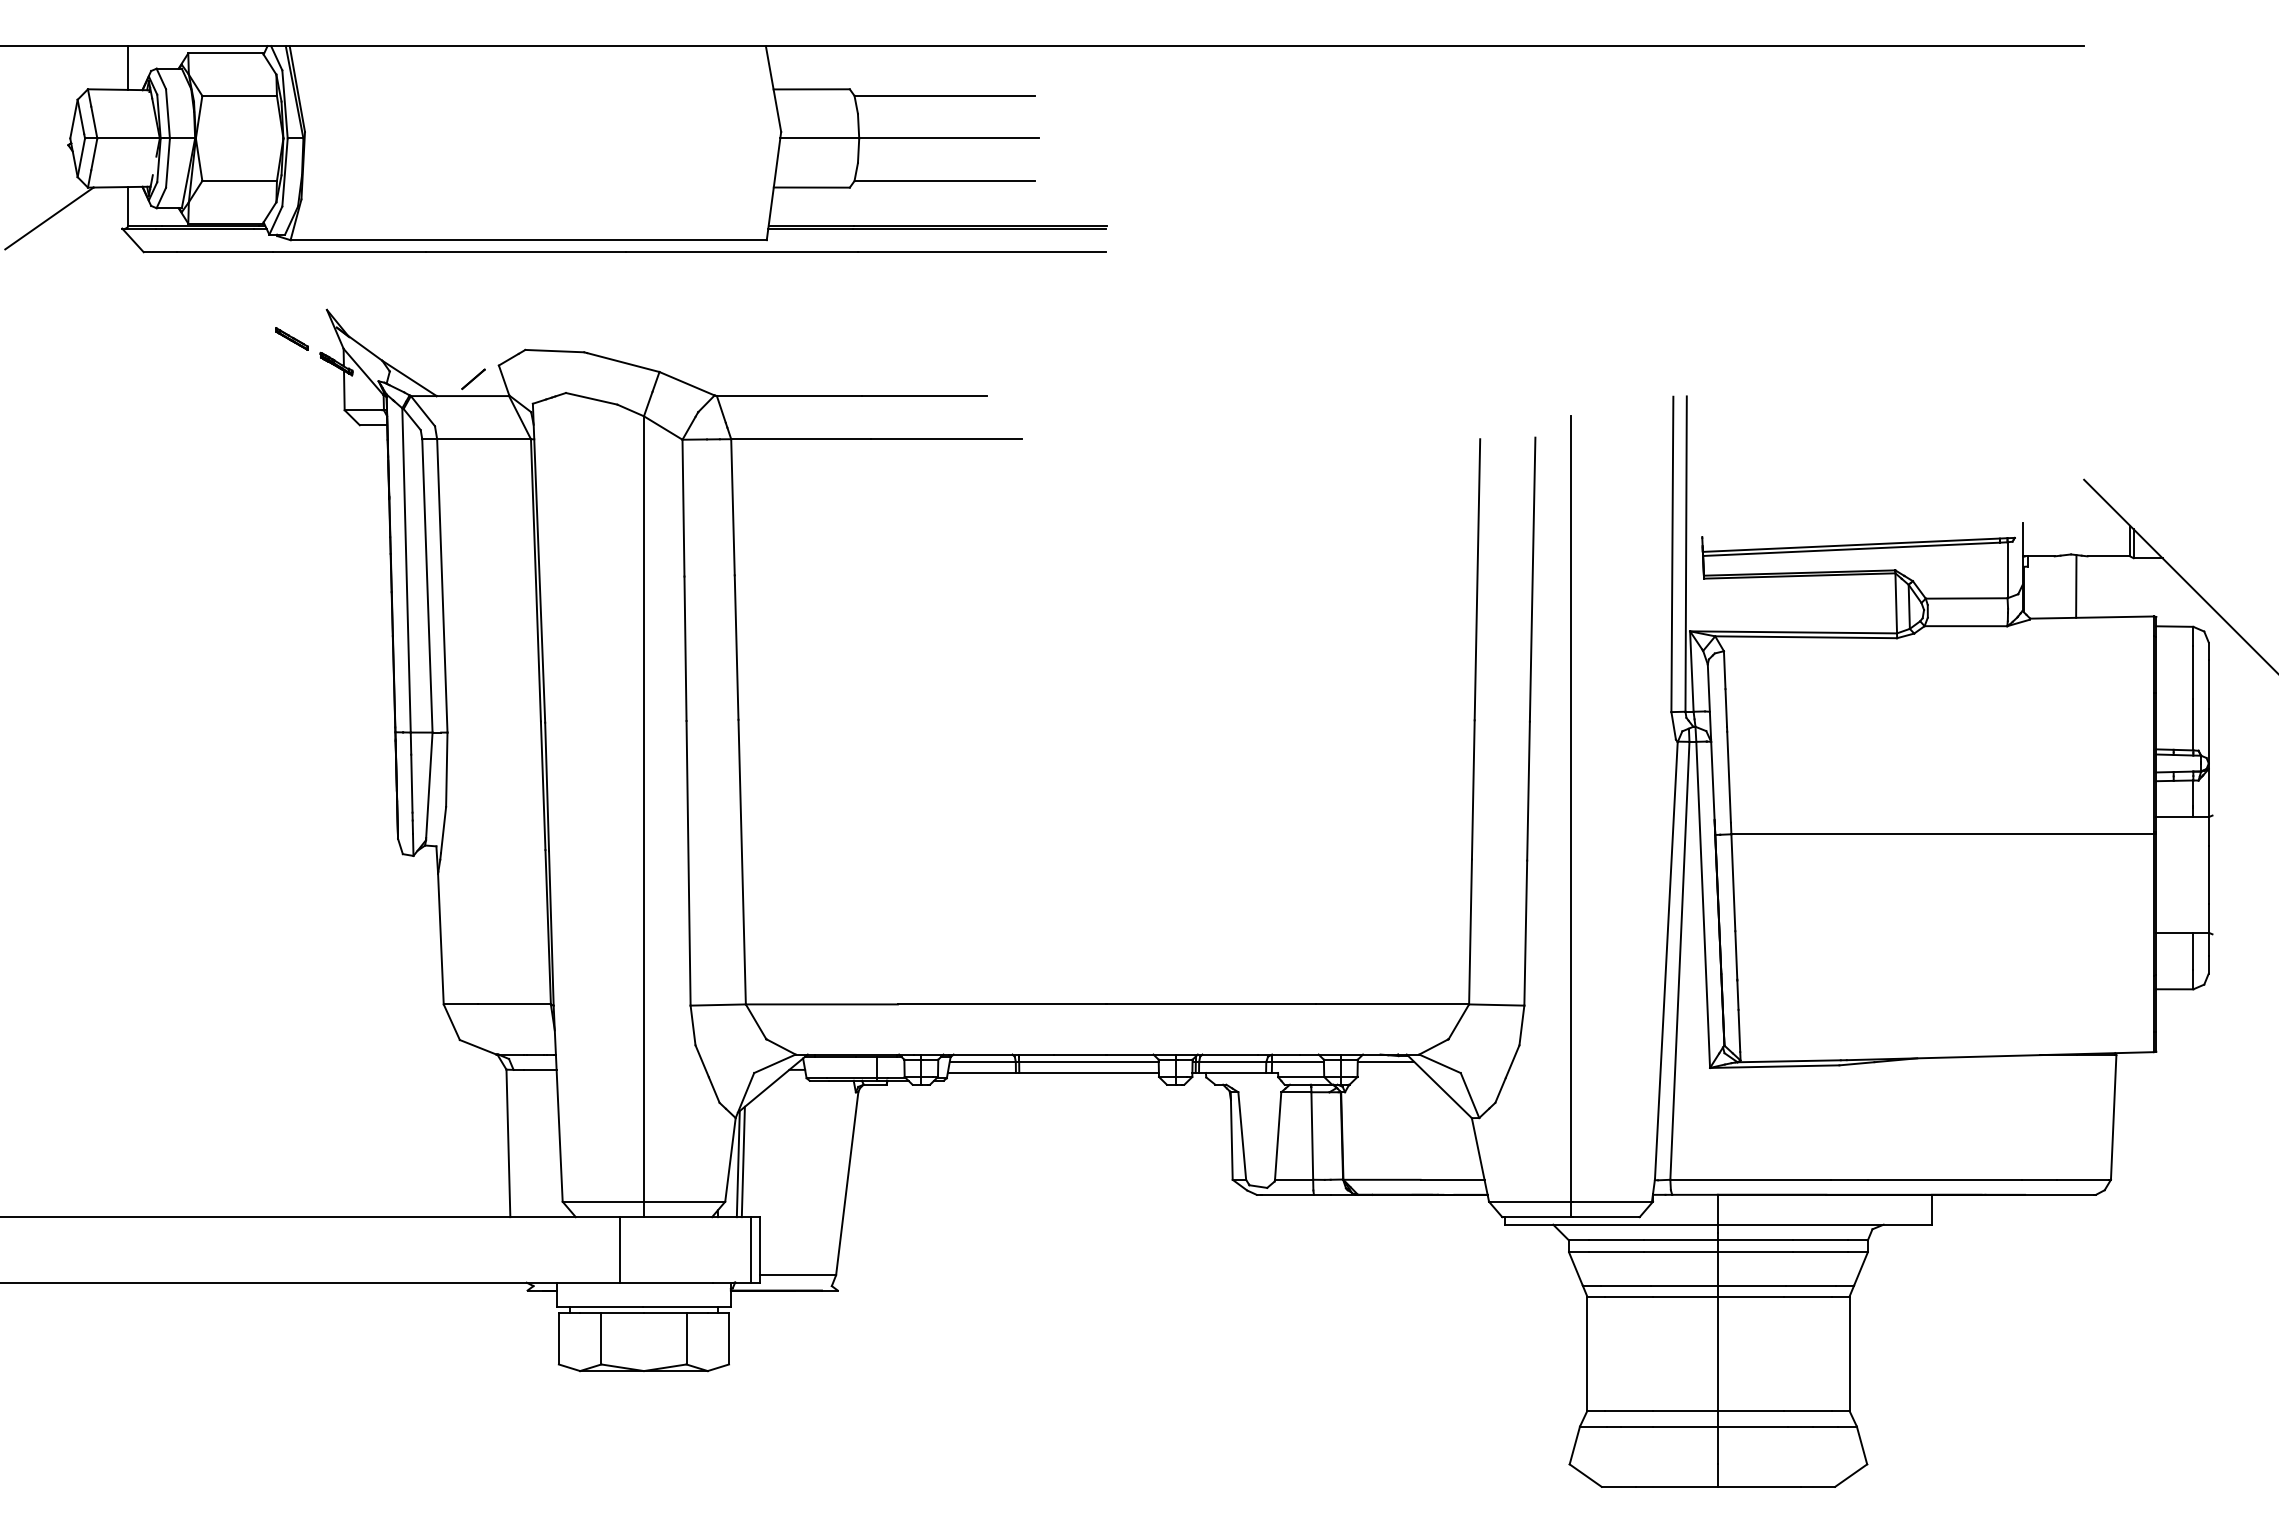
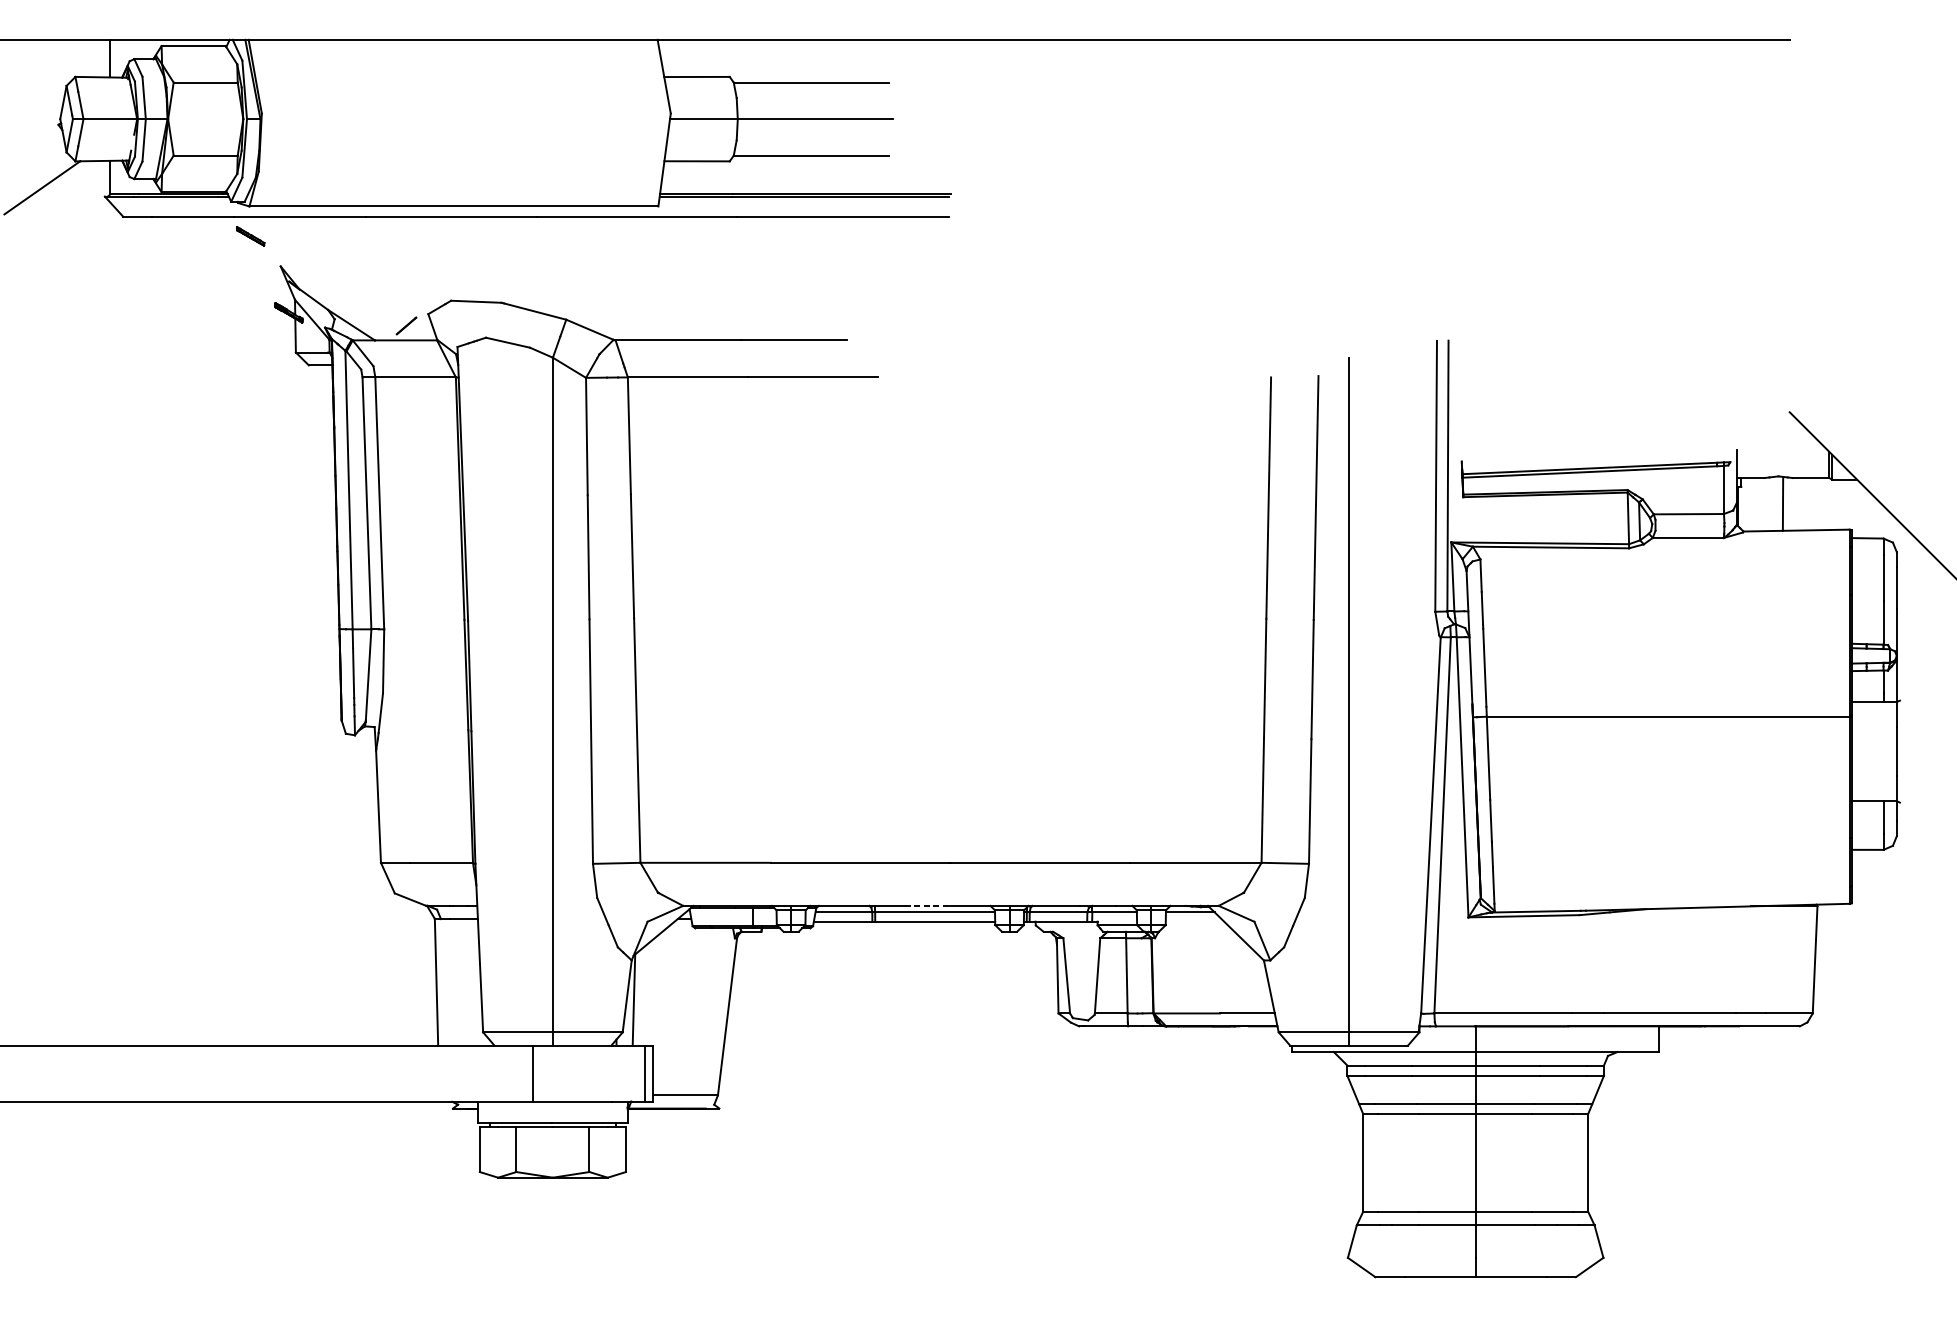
part: (291, 338) -> (250, 235), moved
line: (1080, 1054) -> (927, 905), solid -> dashed
line: (742, 1161) -> (637, 997), removed

